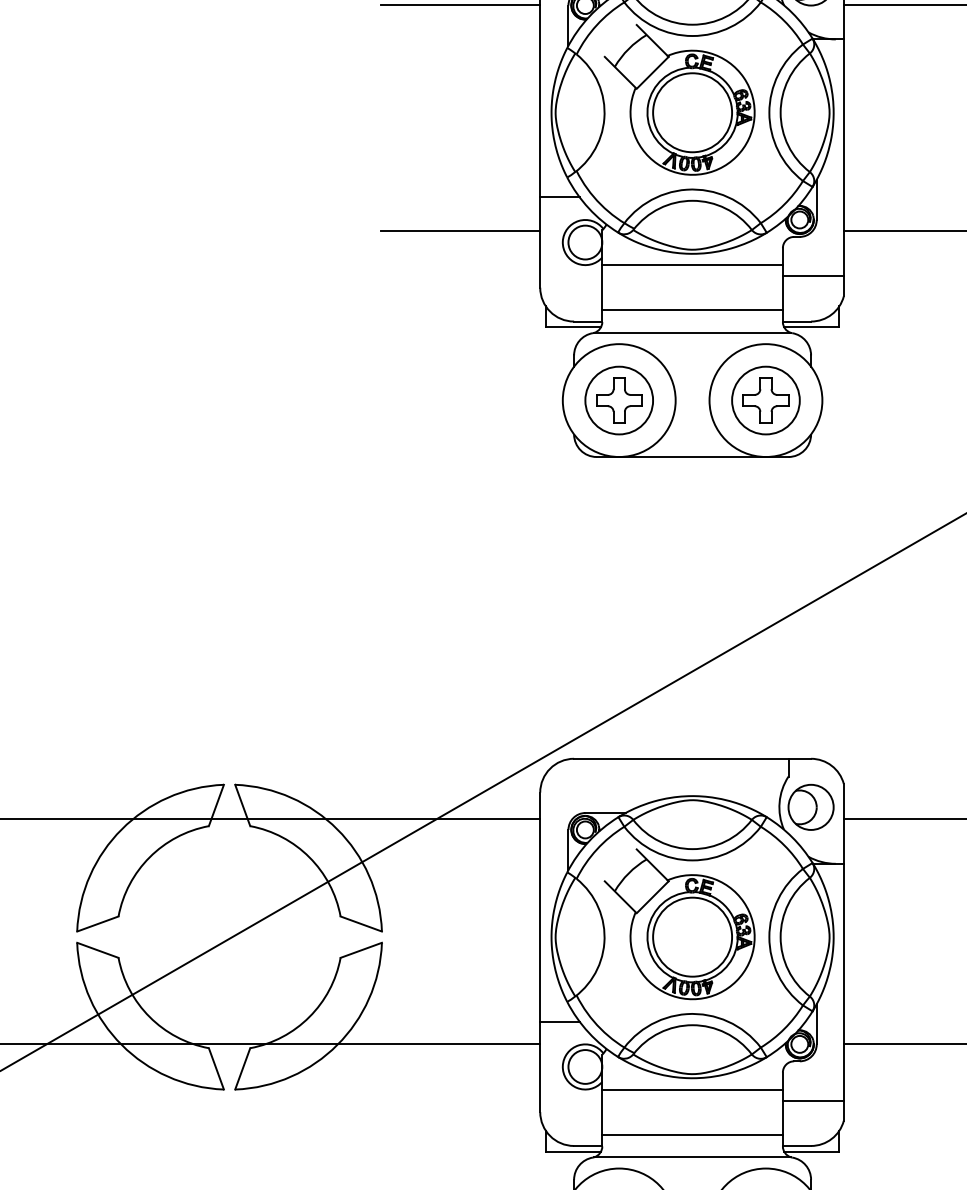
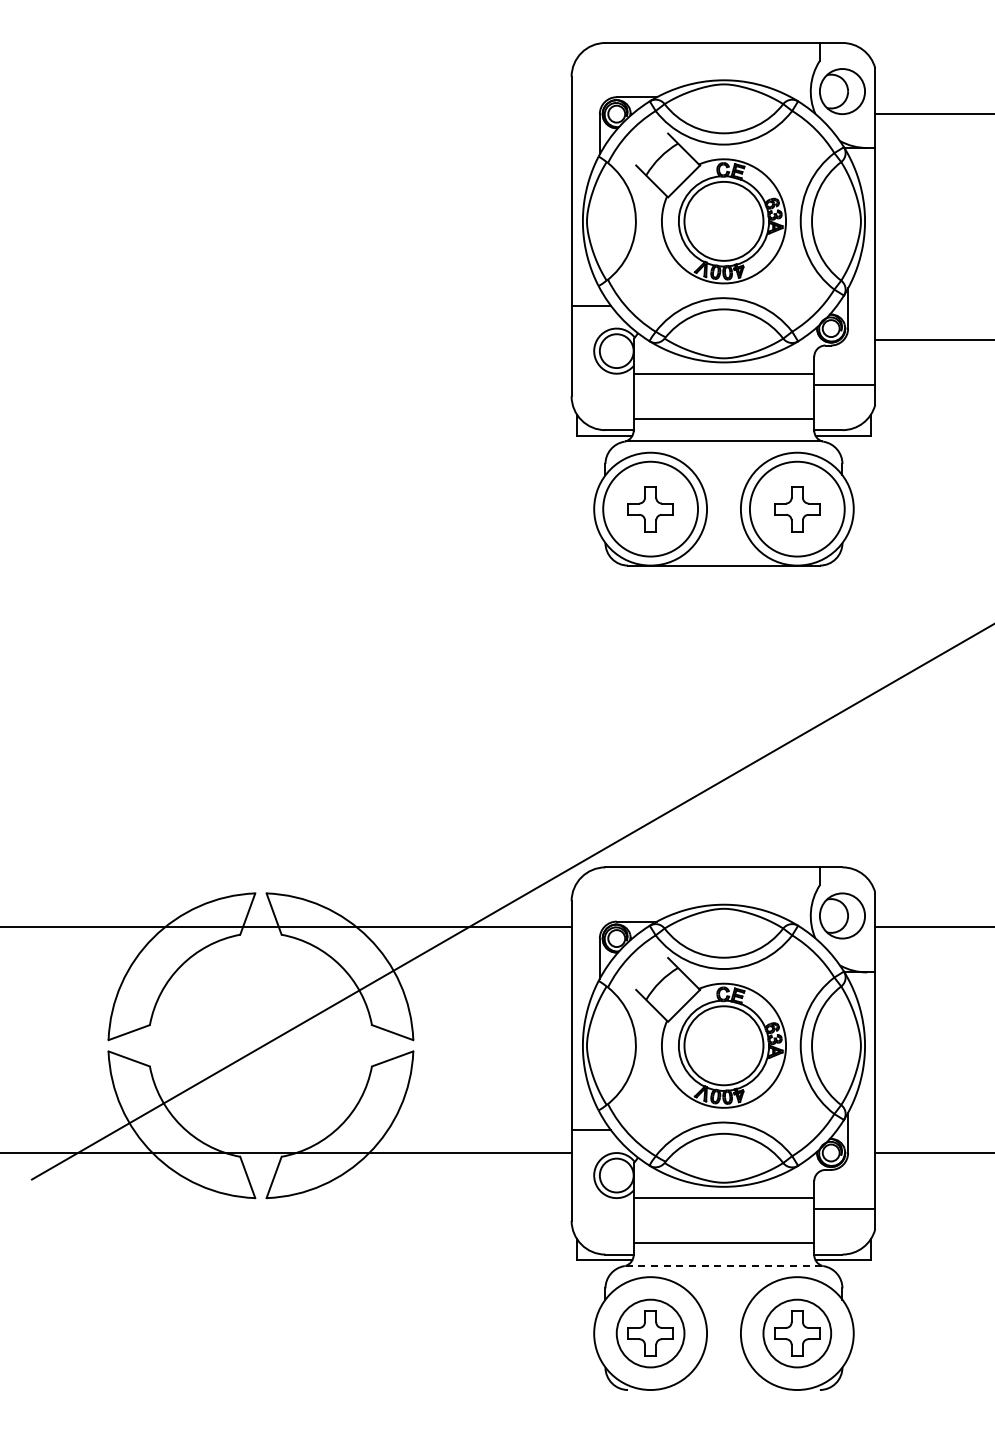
line: (460, 5) -> (491, 114), removed
line: (460, 230) -> (491, 339), removed
circle: (619, 400) -> (650, 509), size x1.4
circle: (766, 400) -> (797, 509), size x1.4
line: (692, 1156) -> (723, 1265), solid -> dashed

